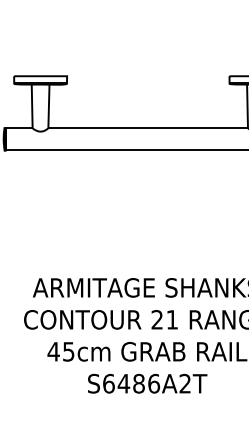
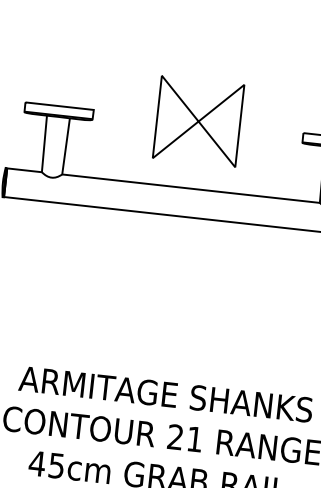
part: (148, 75) -> (198, 120), added

